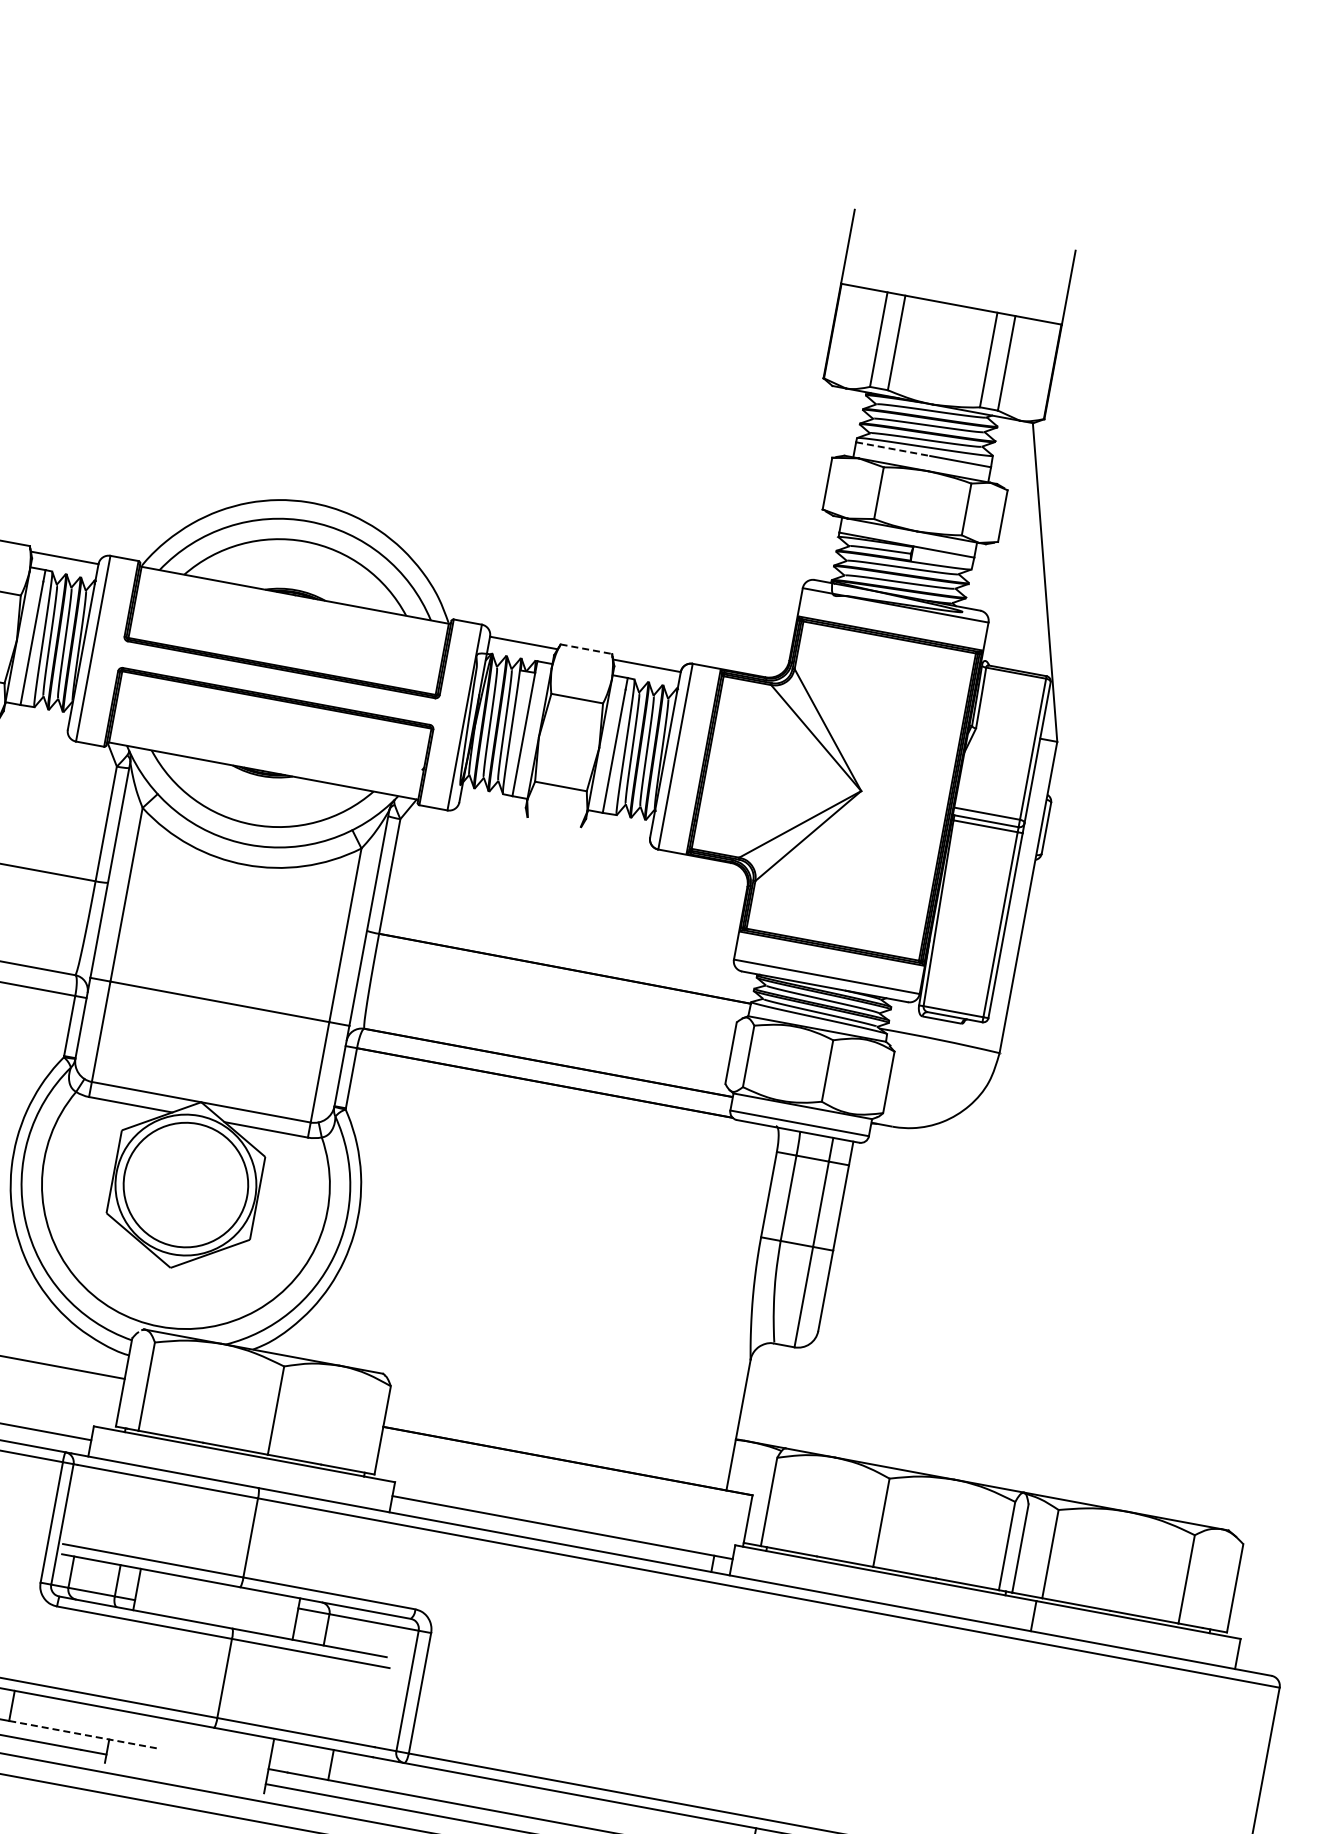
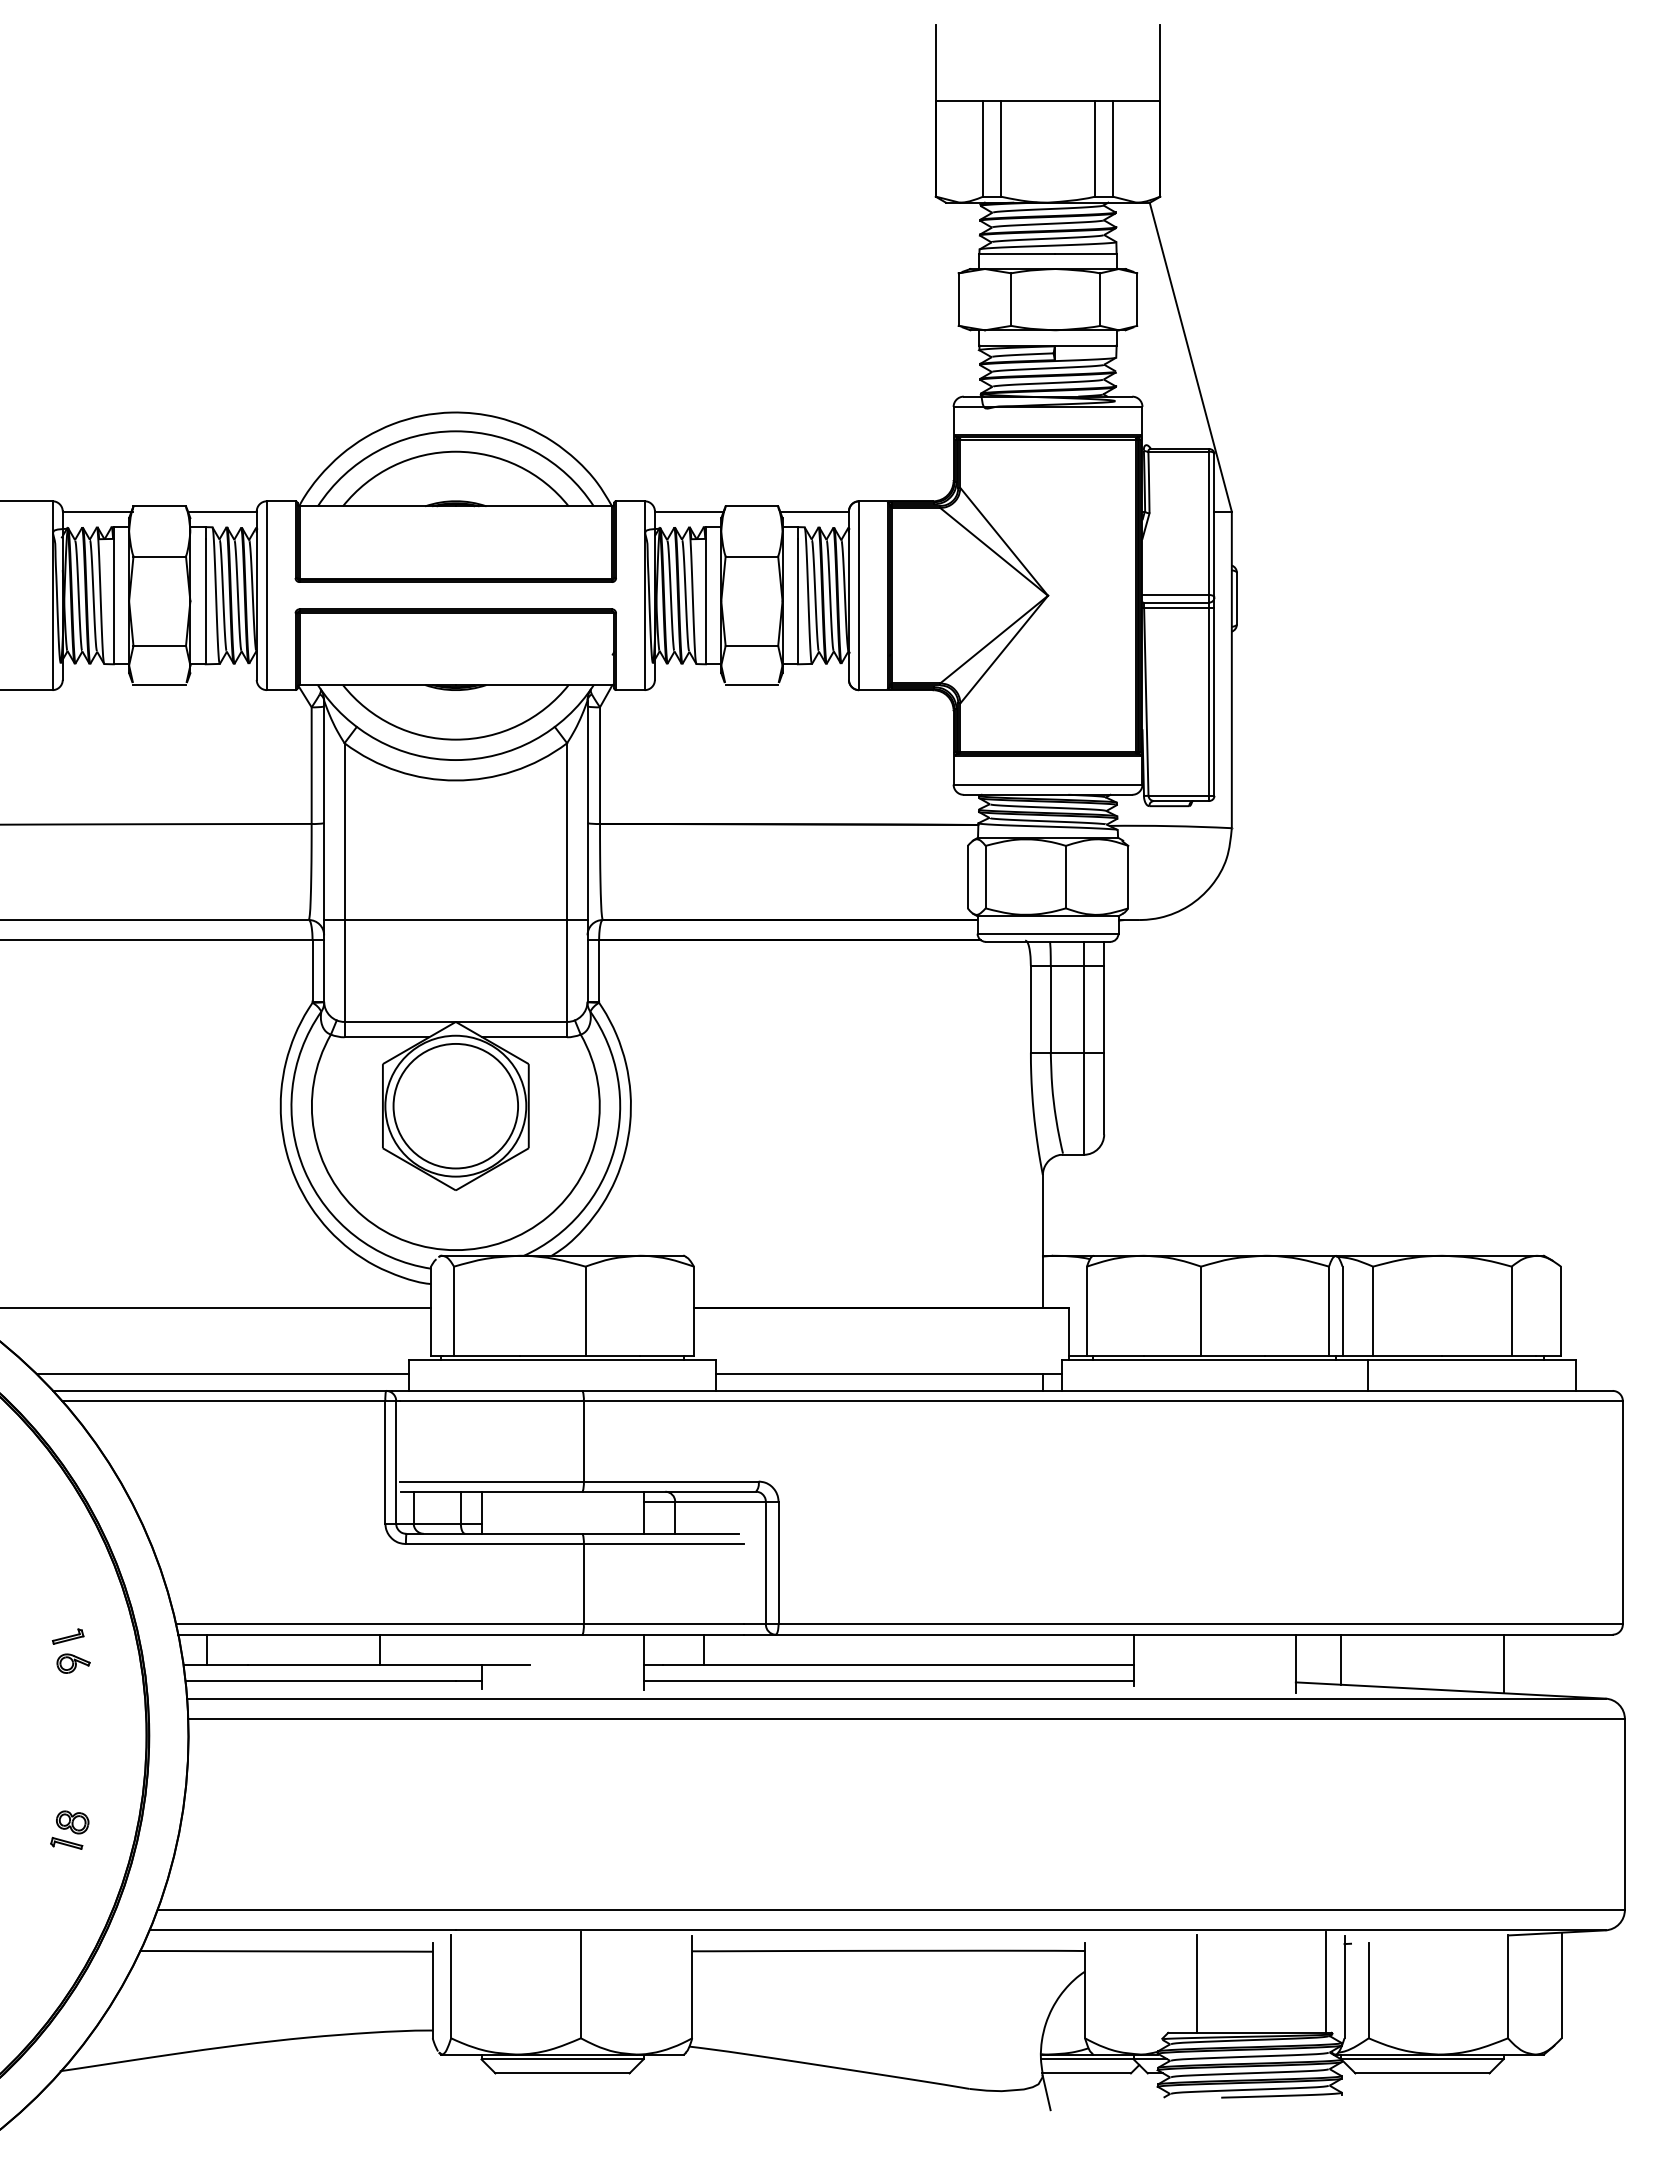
line: (893, 449) -> (1017, 253), dashed -> solid
line: (586, 649) -> (752, 506), dashed -> solid
line: (553, 825) -> (751, 685), added
line: (82, 1734) -> (454, 1665), dashed -> solid

